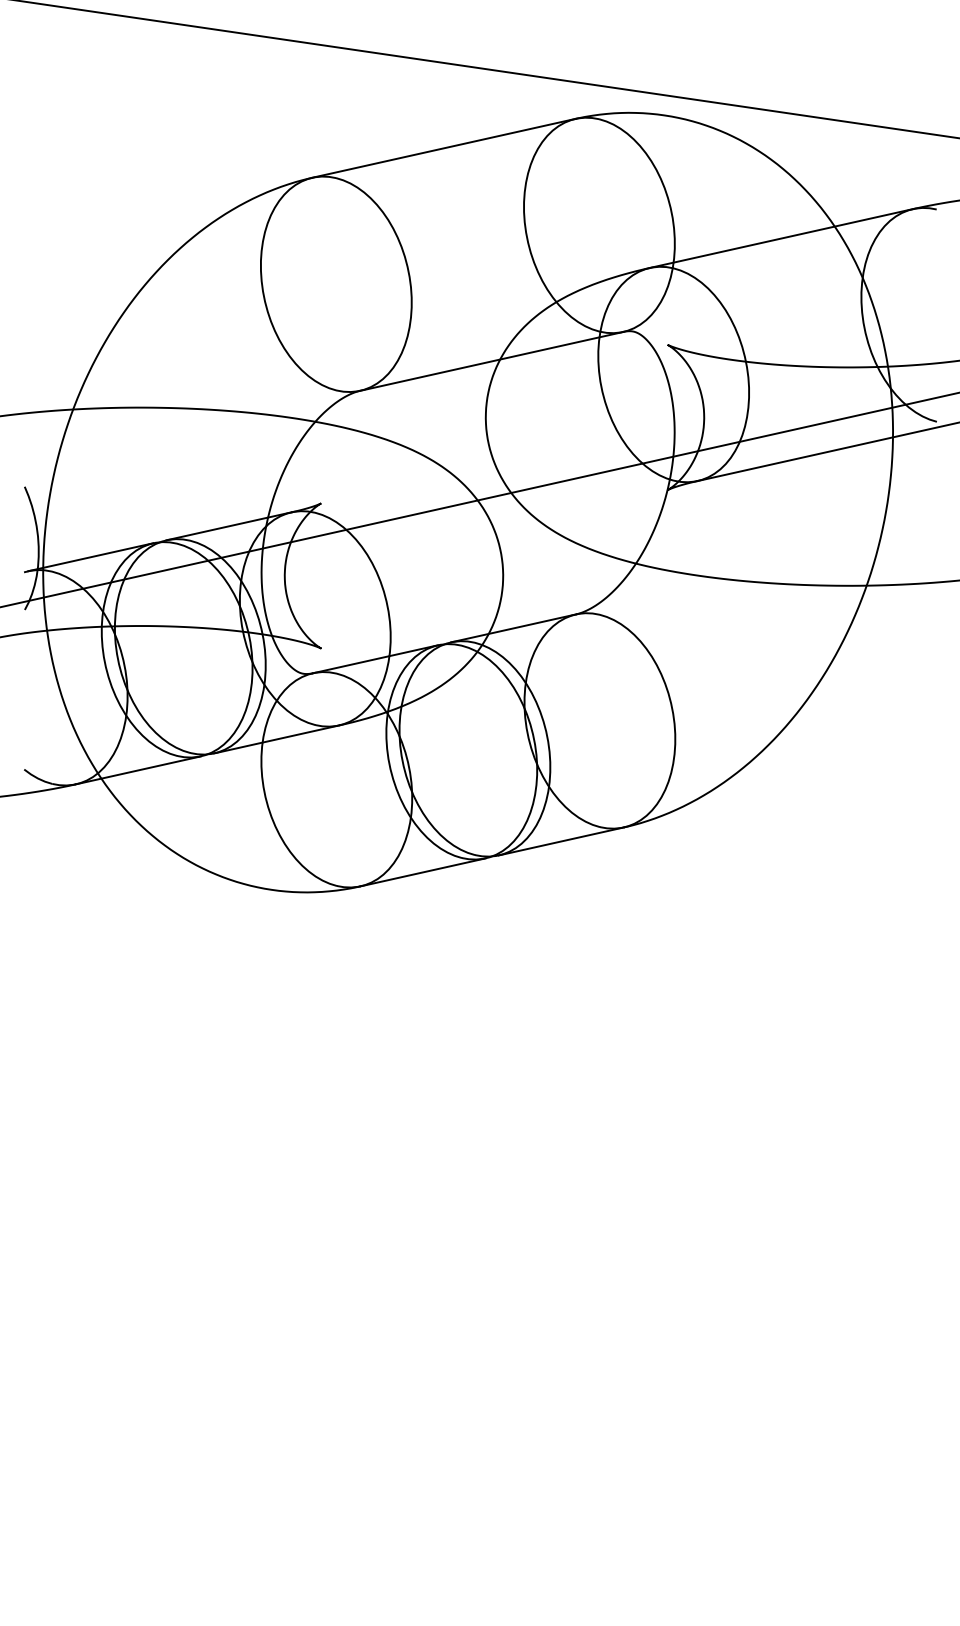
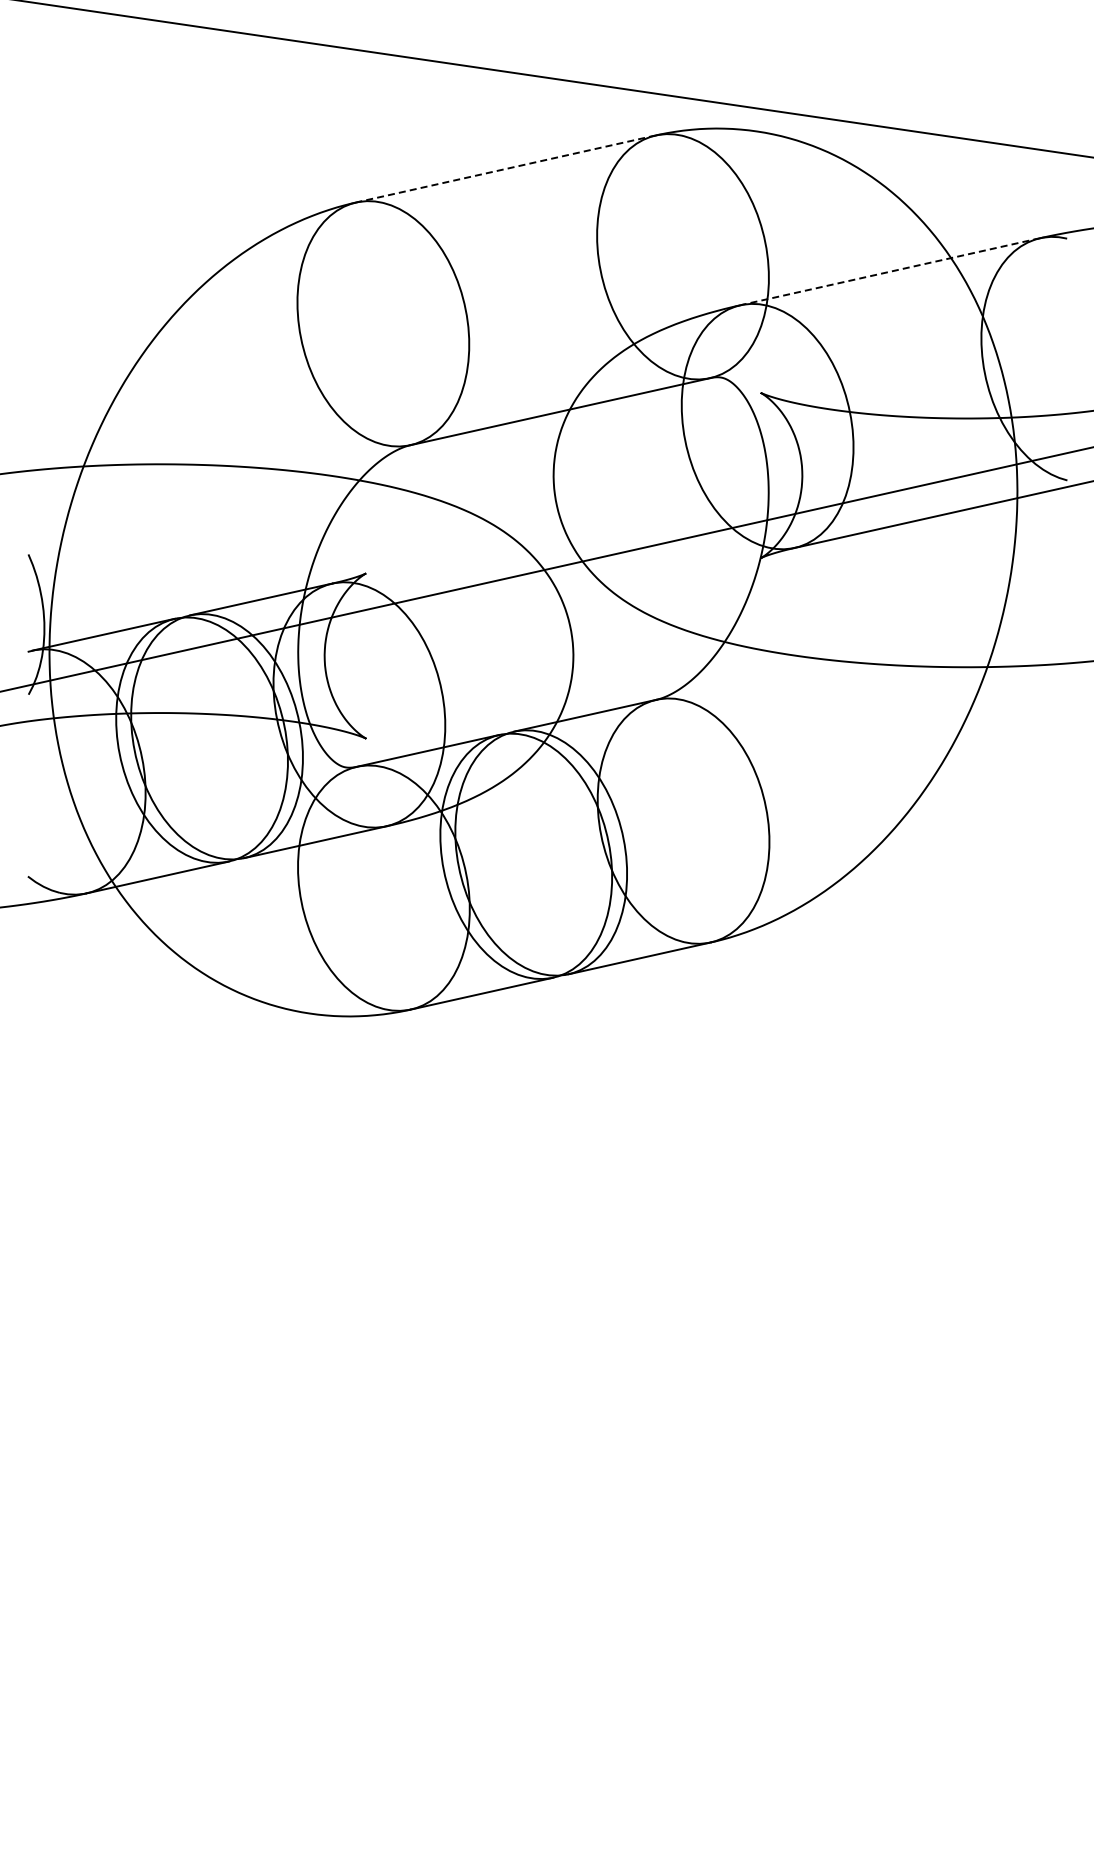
line: (444, 147) -> (506, 168), solid -> dashed
line: (781, 238) -> (890, 271), solid -> dashed

